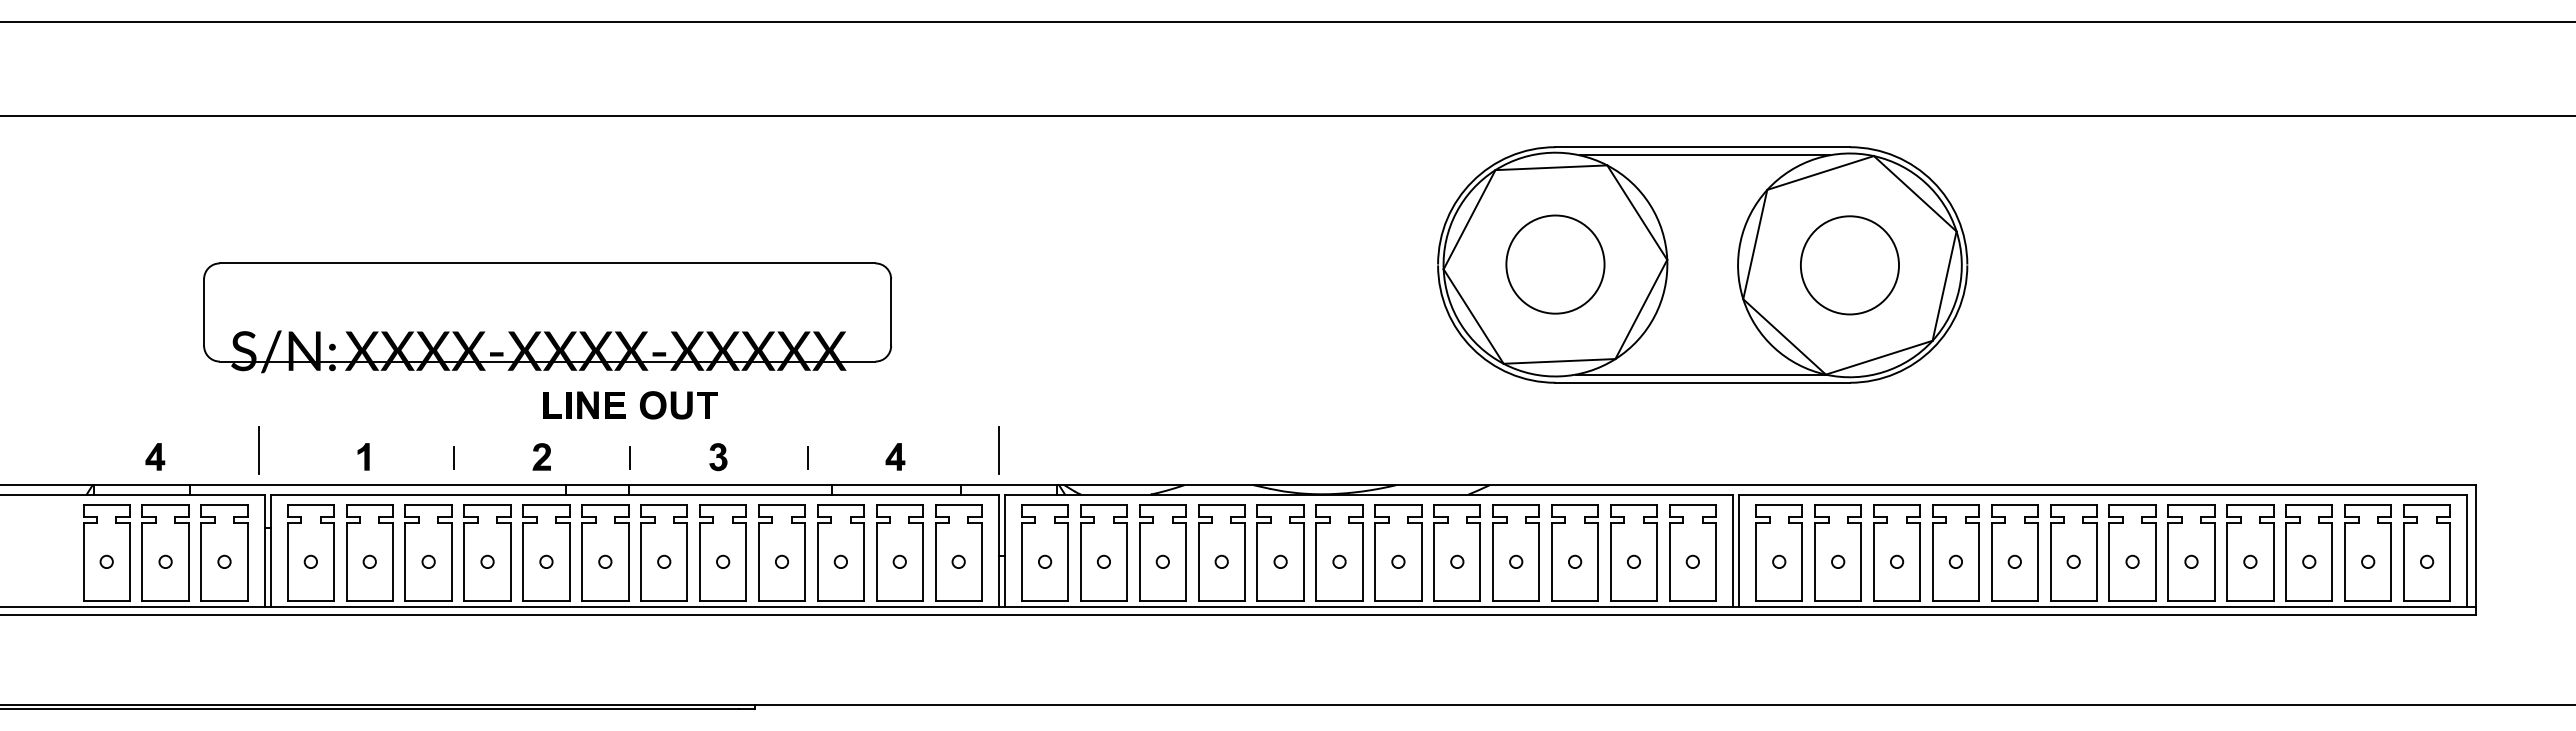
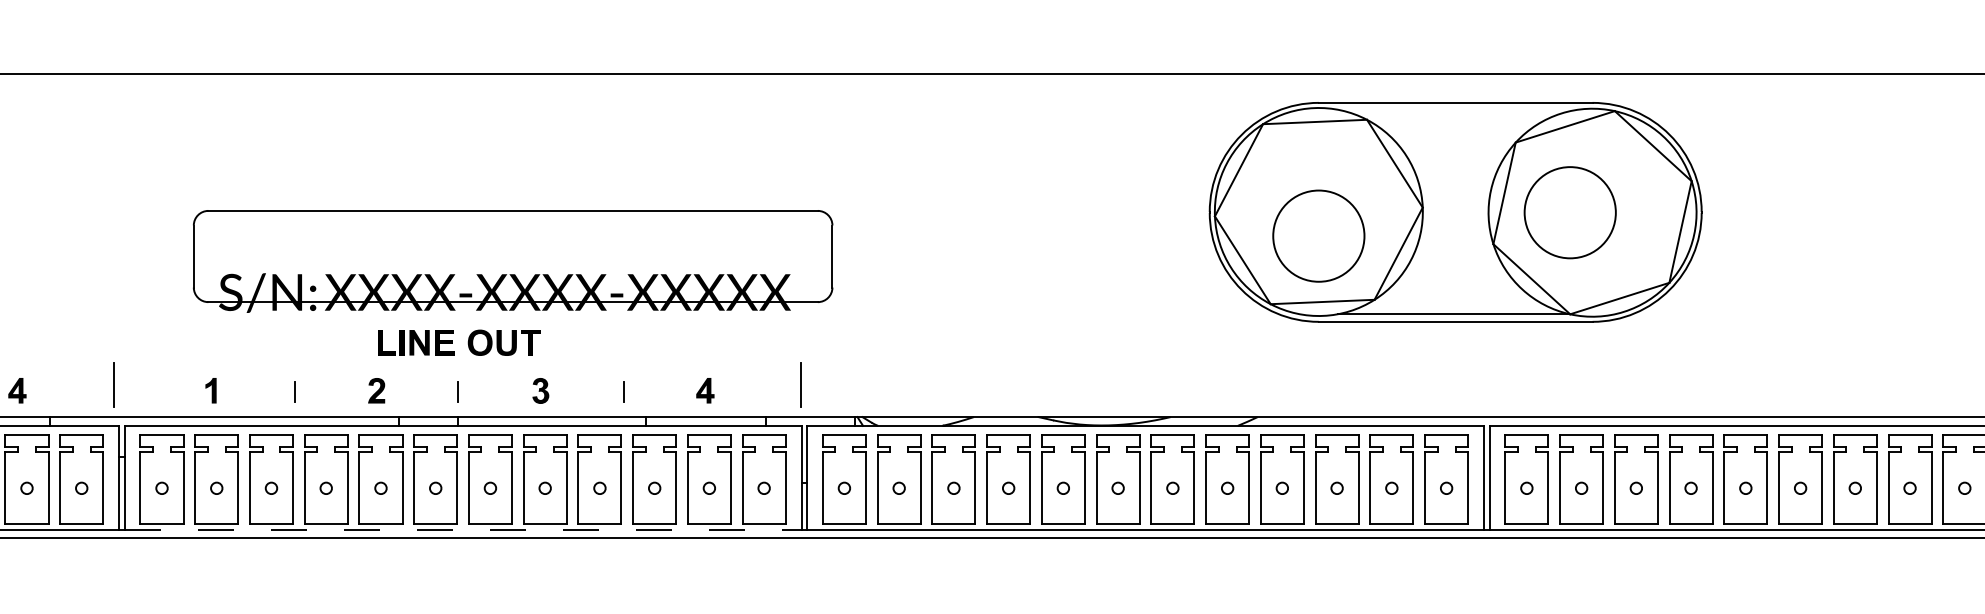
line: (1704, 155) -> (1457, 110), removed
circle: (1555, 264) -> (1318, 236), moved
circle: (1849, 265) -> (1569, 212), moved
part: (547, 317) -> (513, 261), moved
line: (635, 606) -> (463, 529), solid -> dashed

